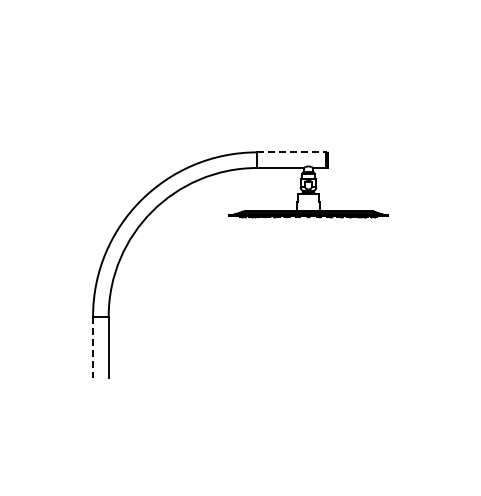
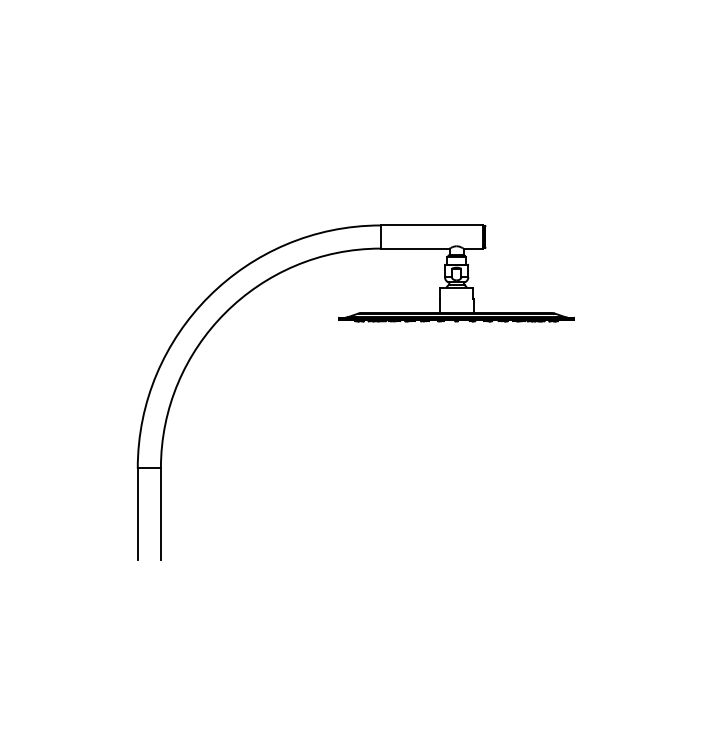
line: (292, 152) -> (432, 225), dashed -> solid
line: (93, 347) -> (138, 514), dashed -> solid

